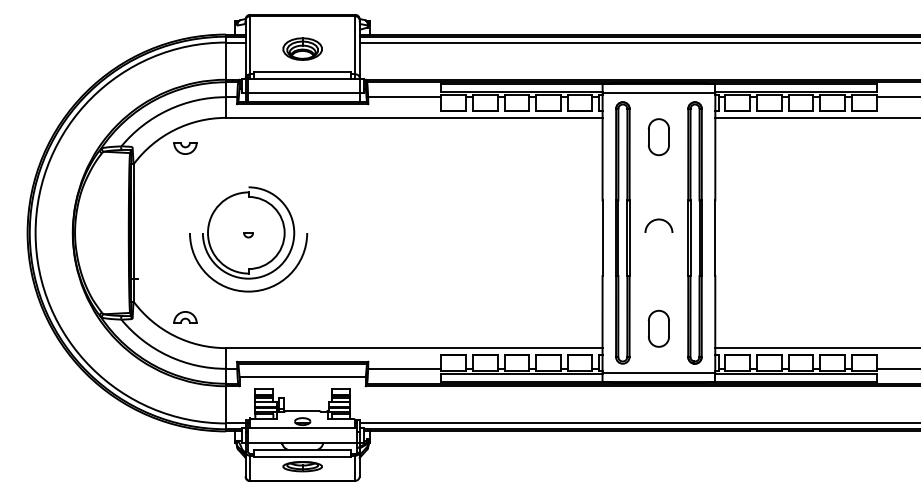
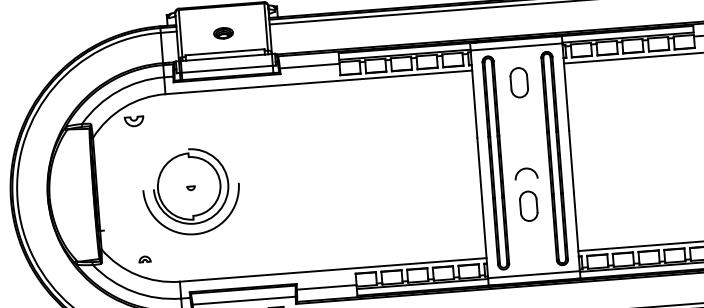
part: (302, 48) -> (223, 32), size x0.6
arc: (658, 220) -> (525, 169), moved
part: (185, 317) -> (144, 259), size x0.6
part: (658, 328) -> (528, 206), moved

